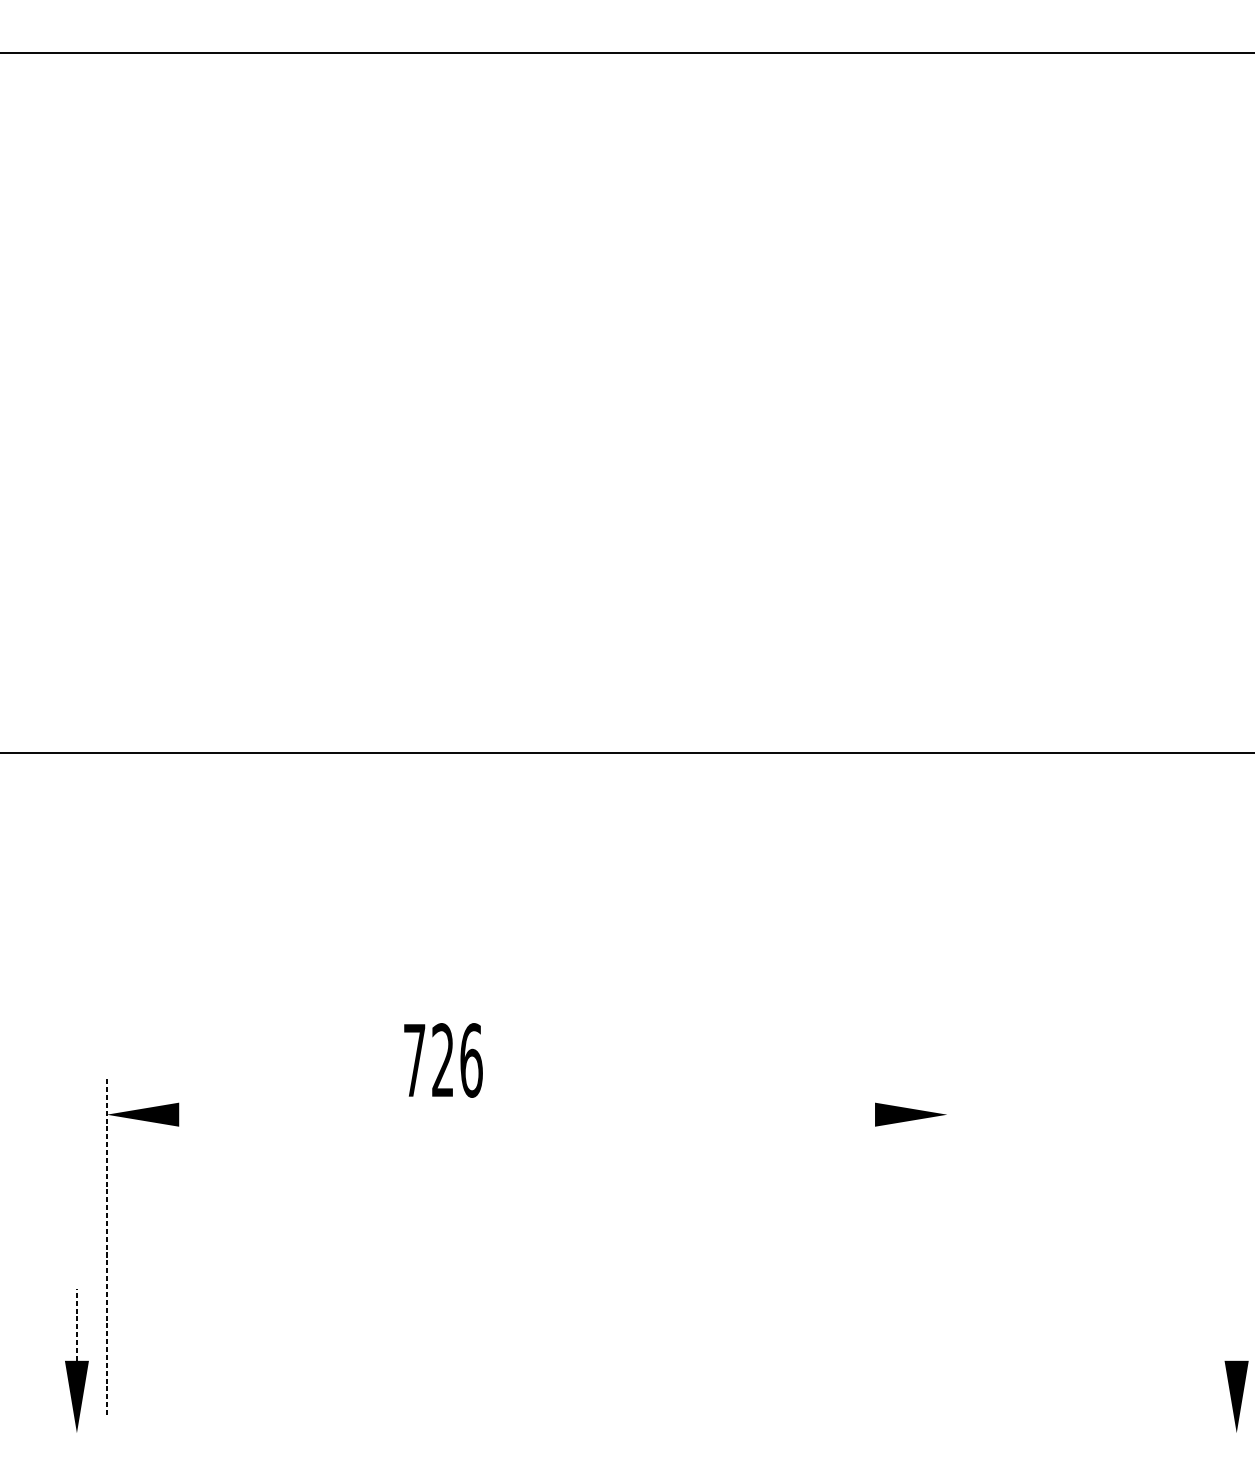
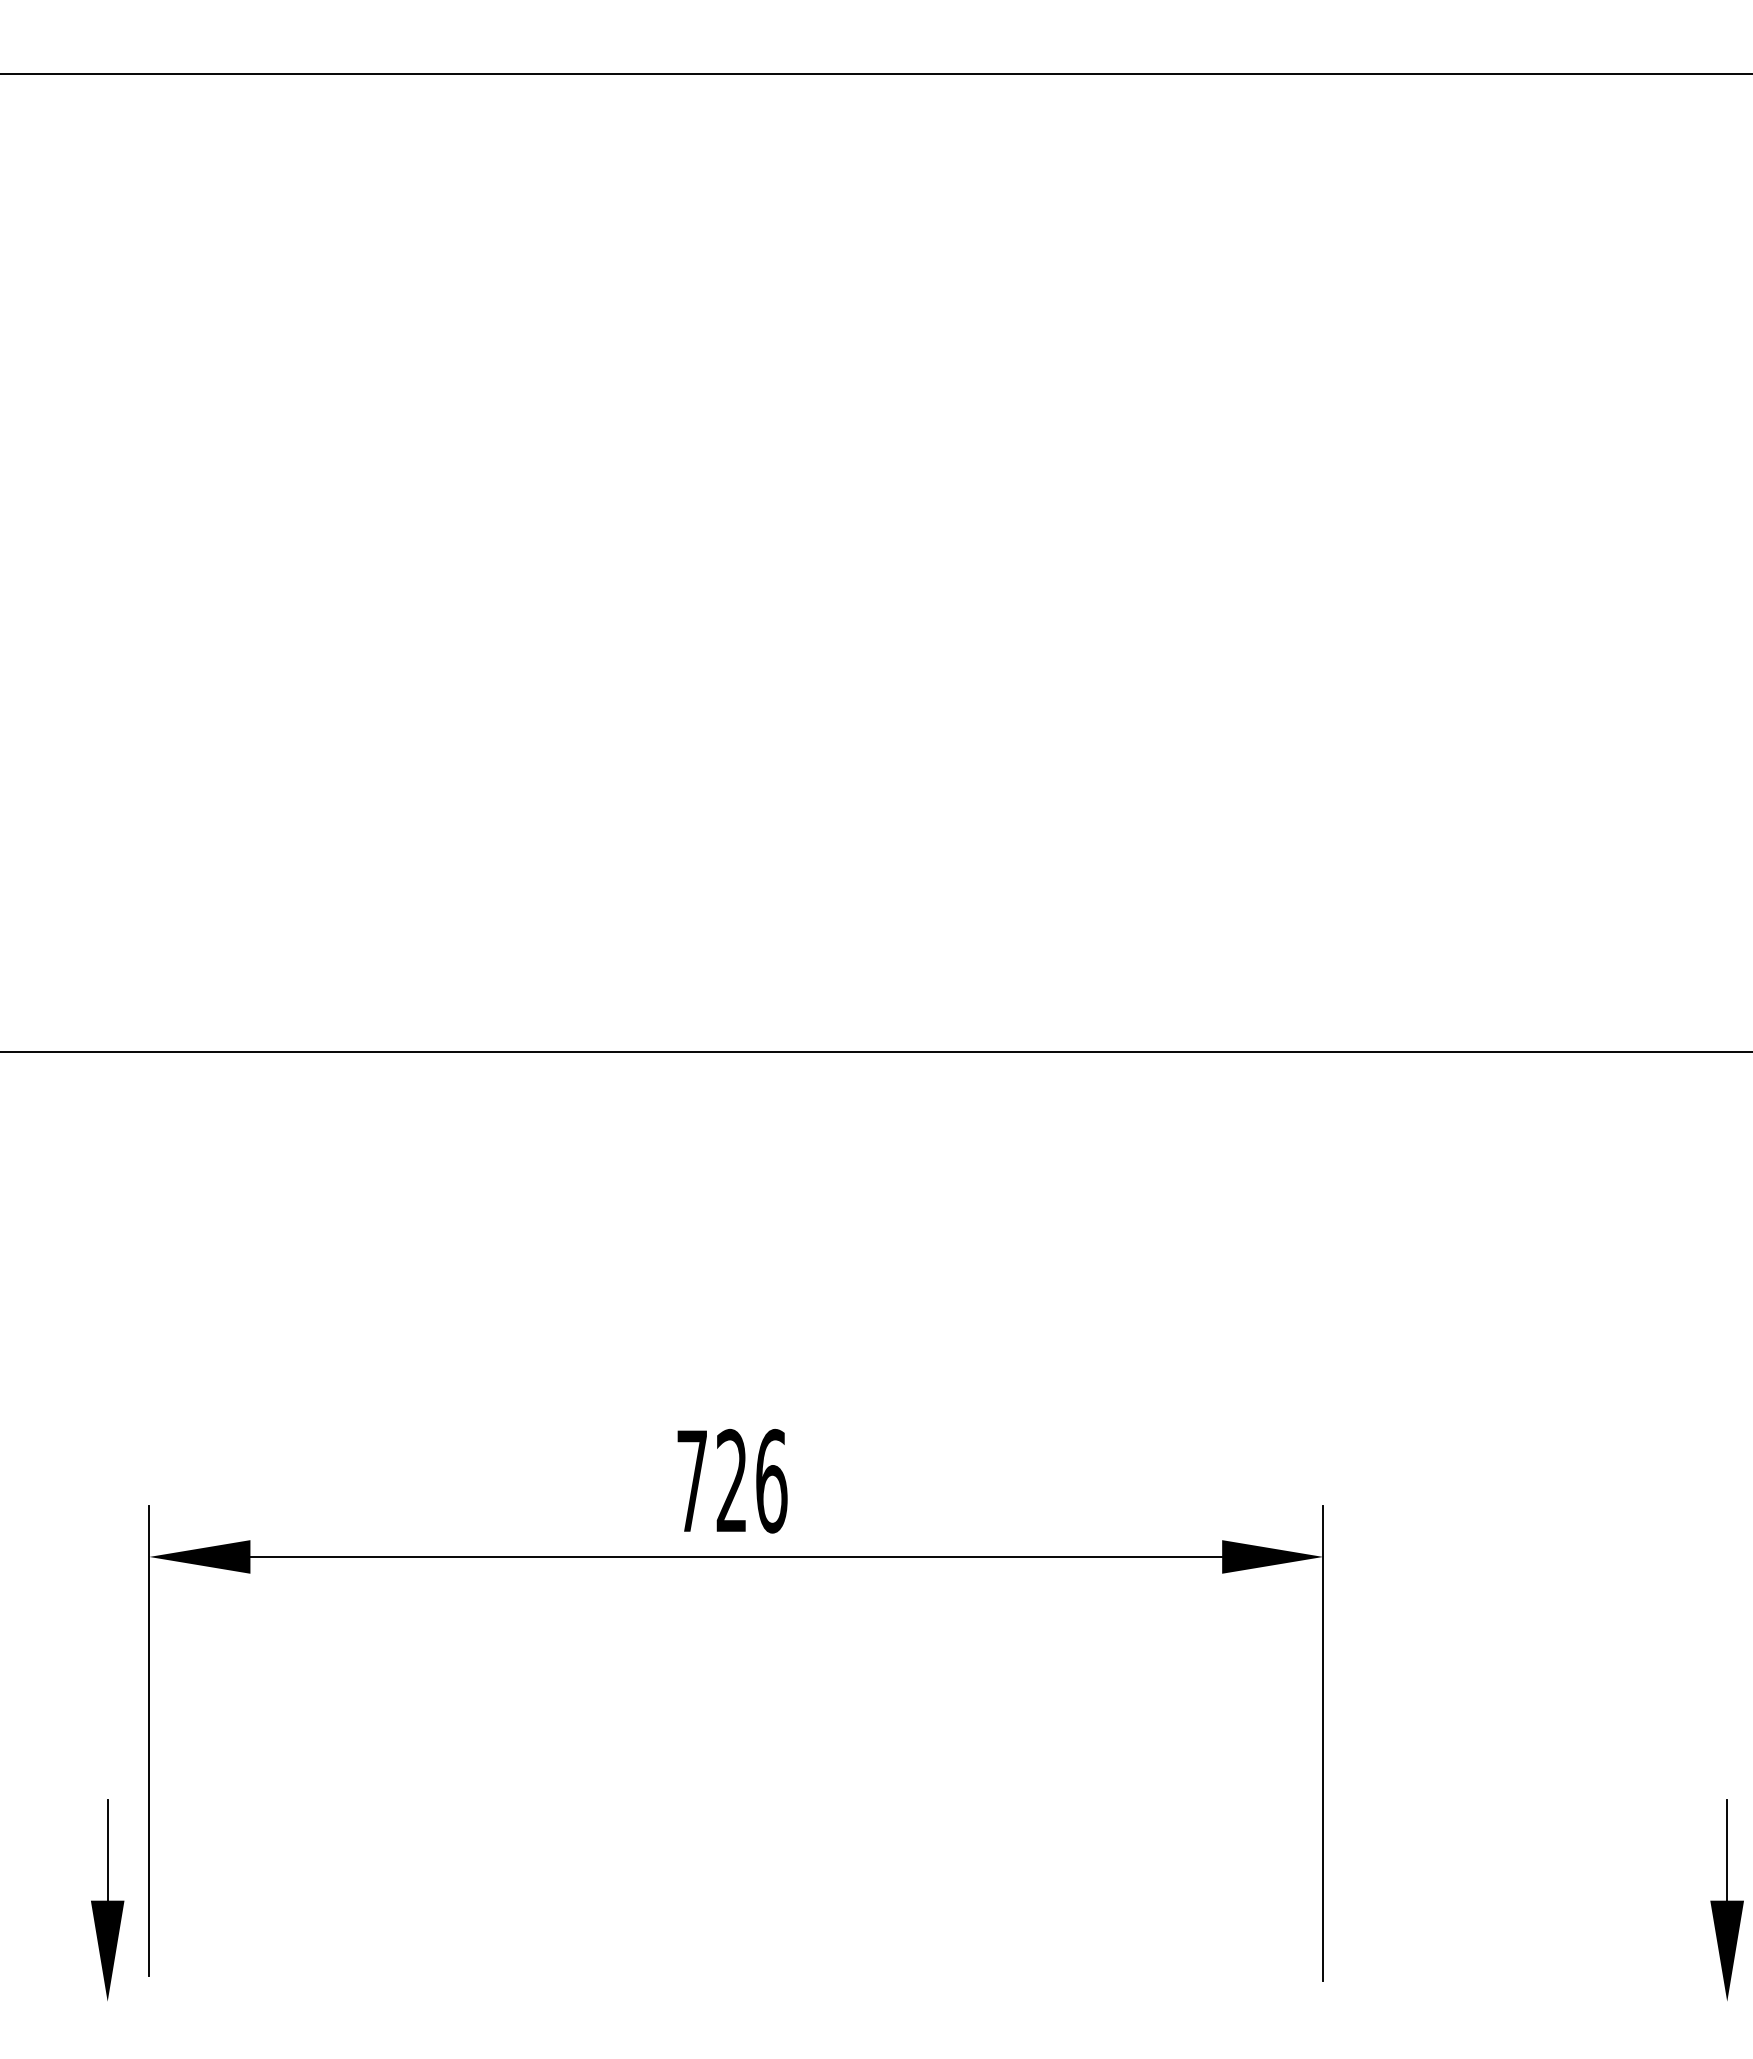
text: (443, 1060) -> (732, 1481), moved
line: (527, 1114) -> (736, 1556), added
line: (106, 1246) -> (149, 1740), dashed -> solid
line: (947, 1248) -> (1323, 1743), added
line: (76, 1324) -> (107, 1850), dashed -> solid
line: (1236, 1324) -> (1727, 1849), added

